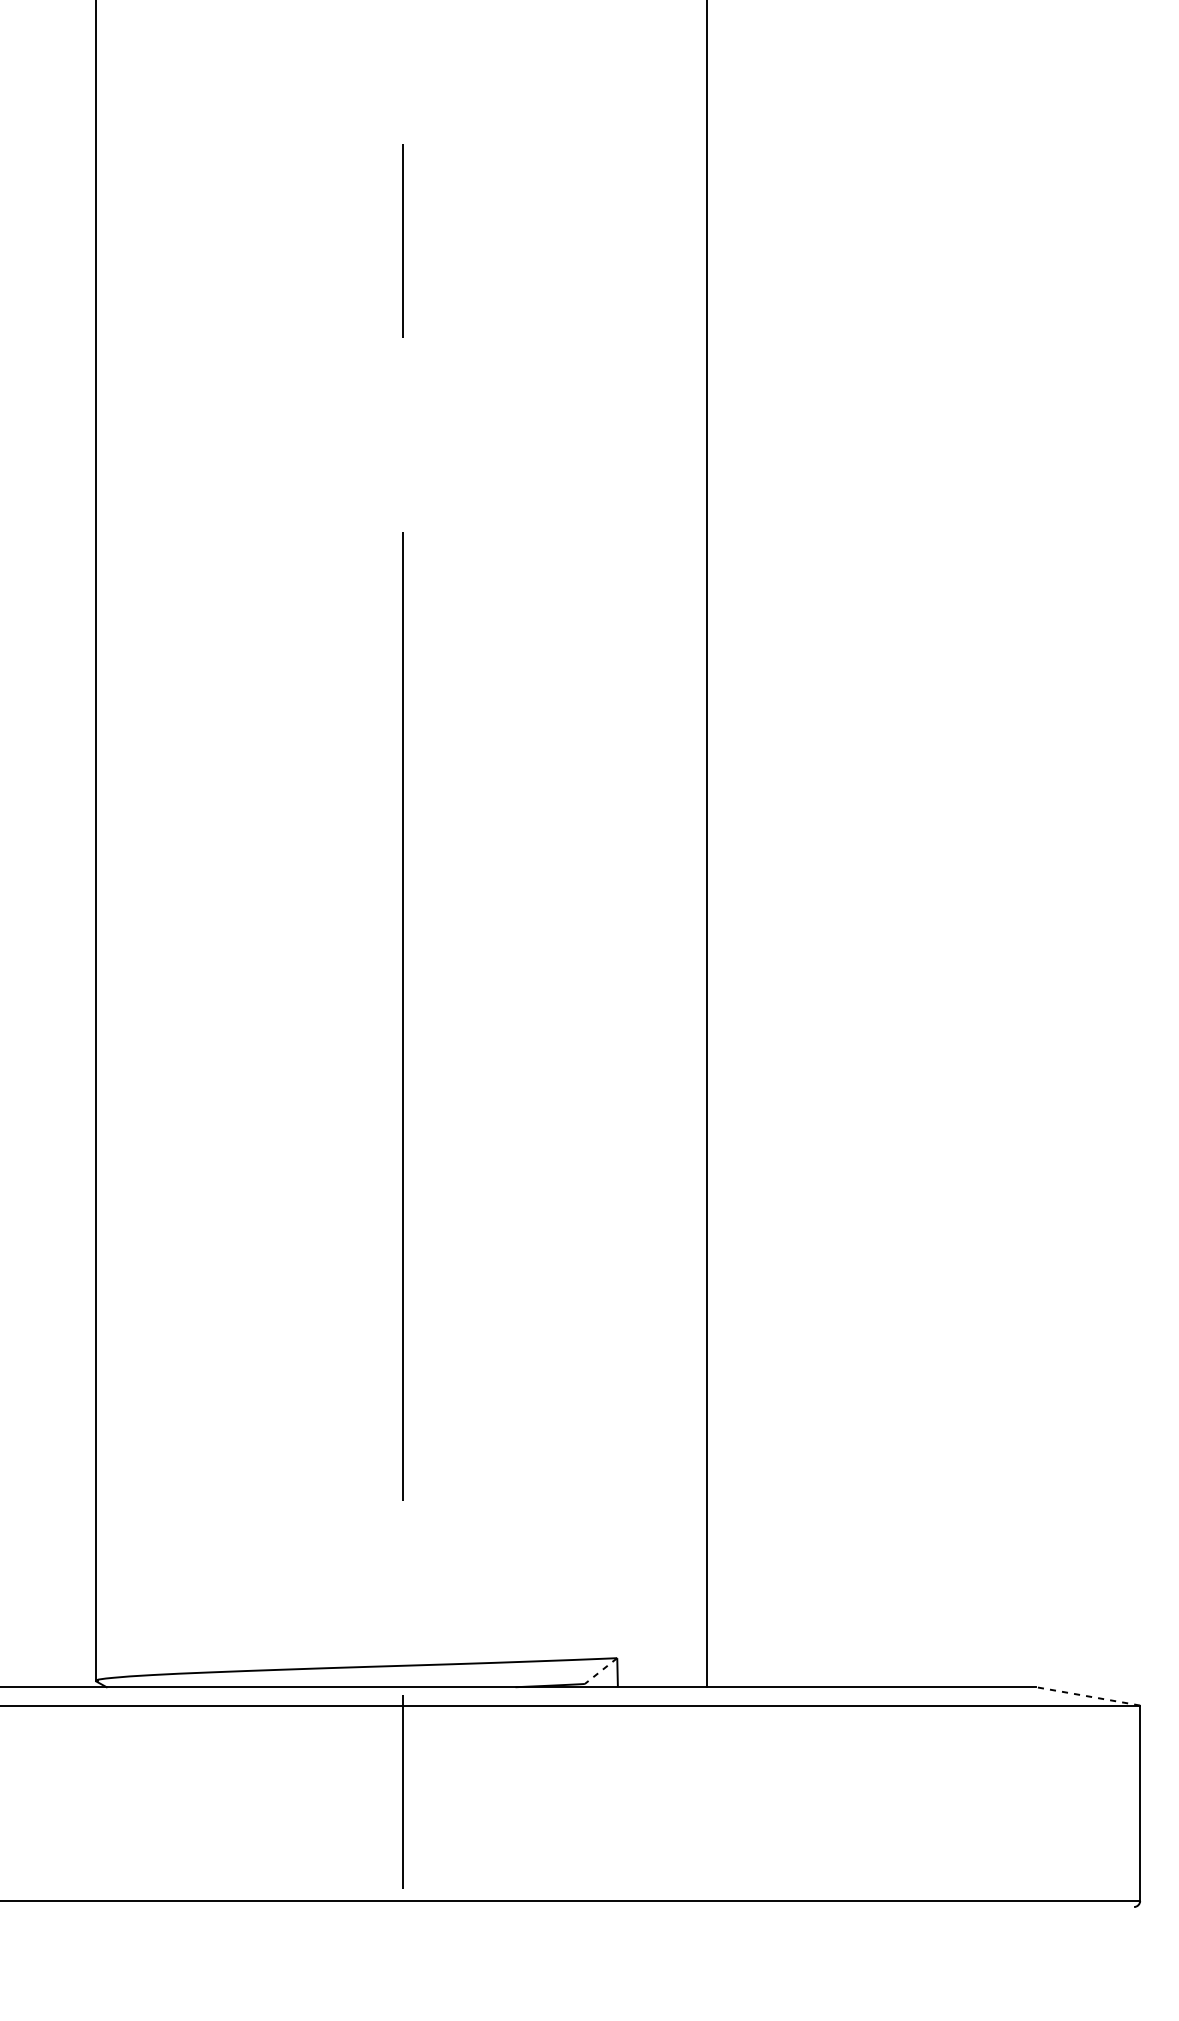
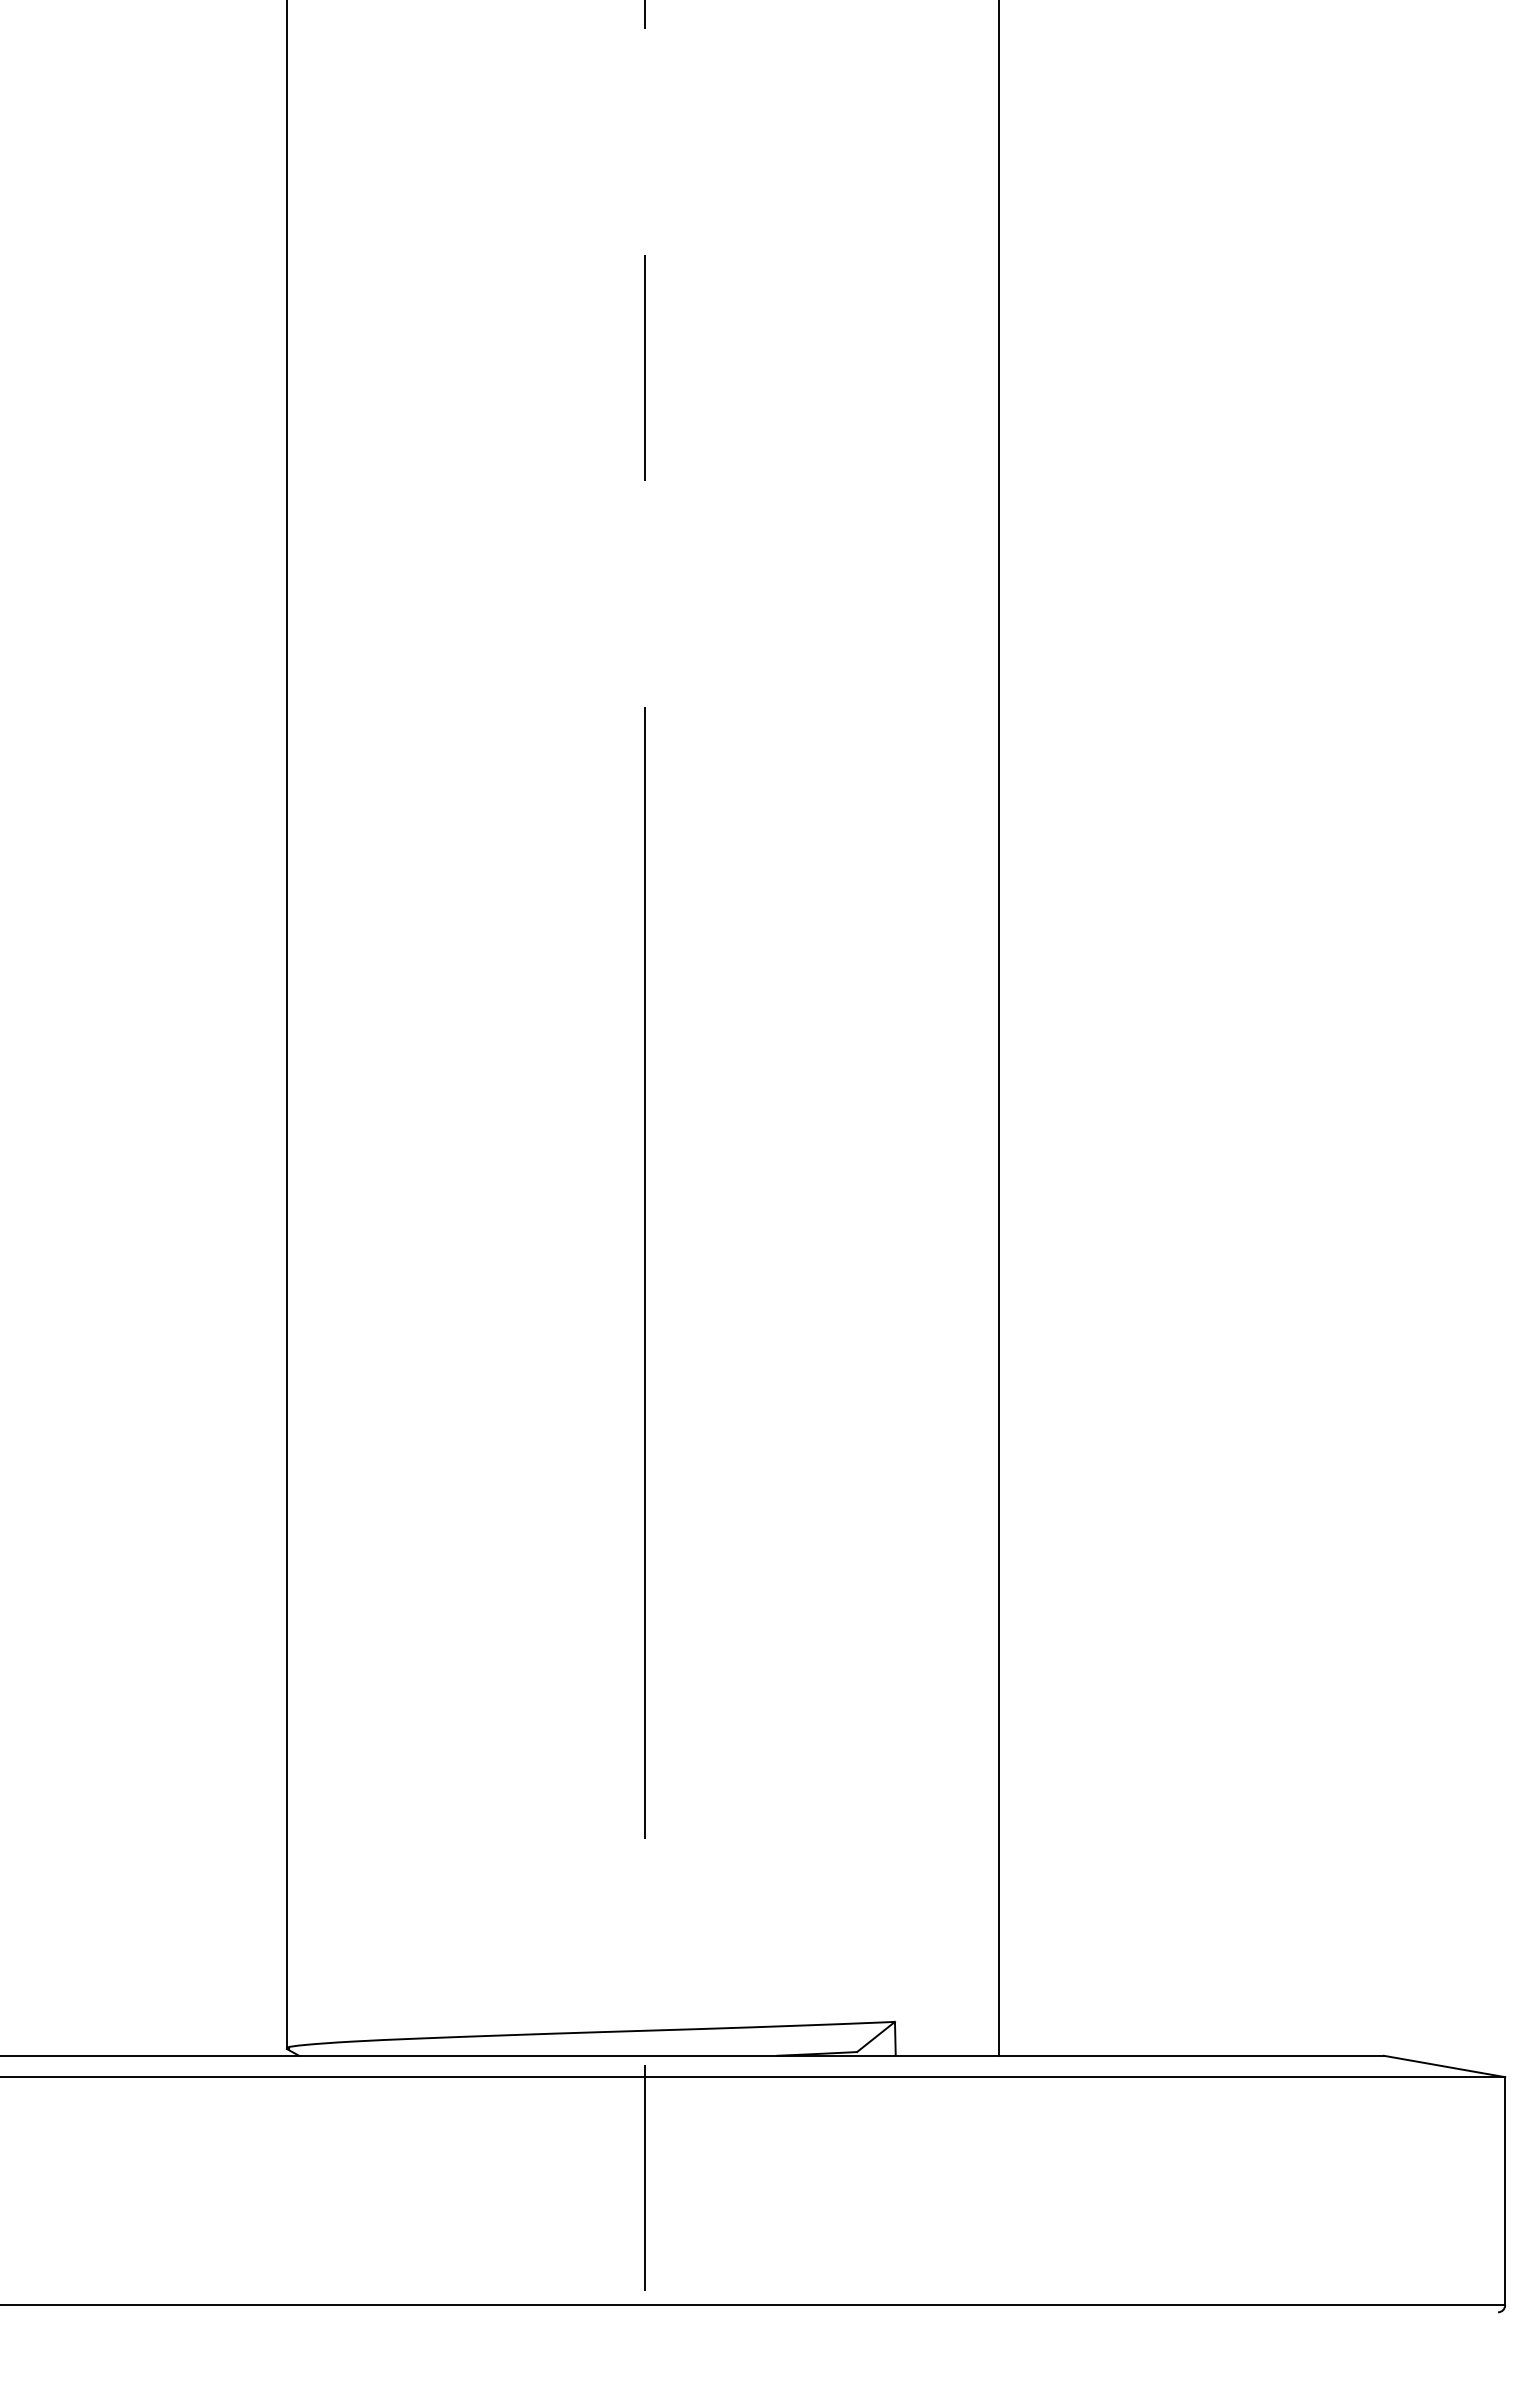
line: (600, 1671) -> (875, 2037), dashed -> solid
line: (1088, 1696) -> (1444, 2066), dashed -> solid

